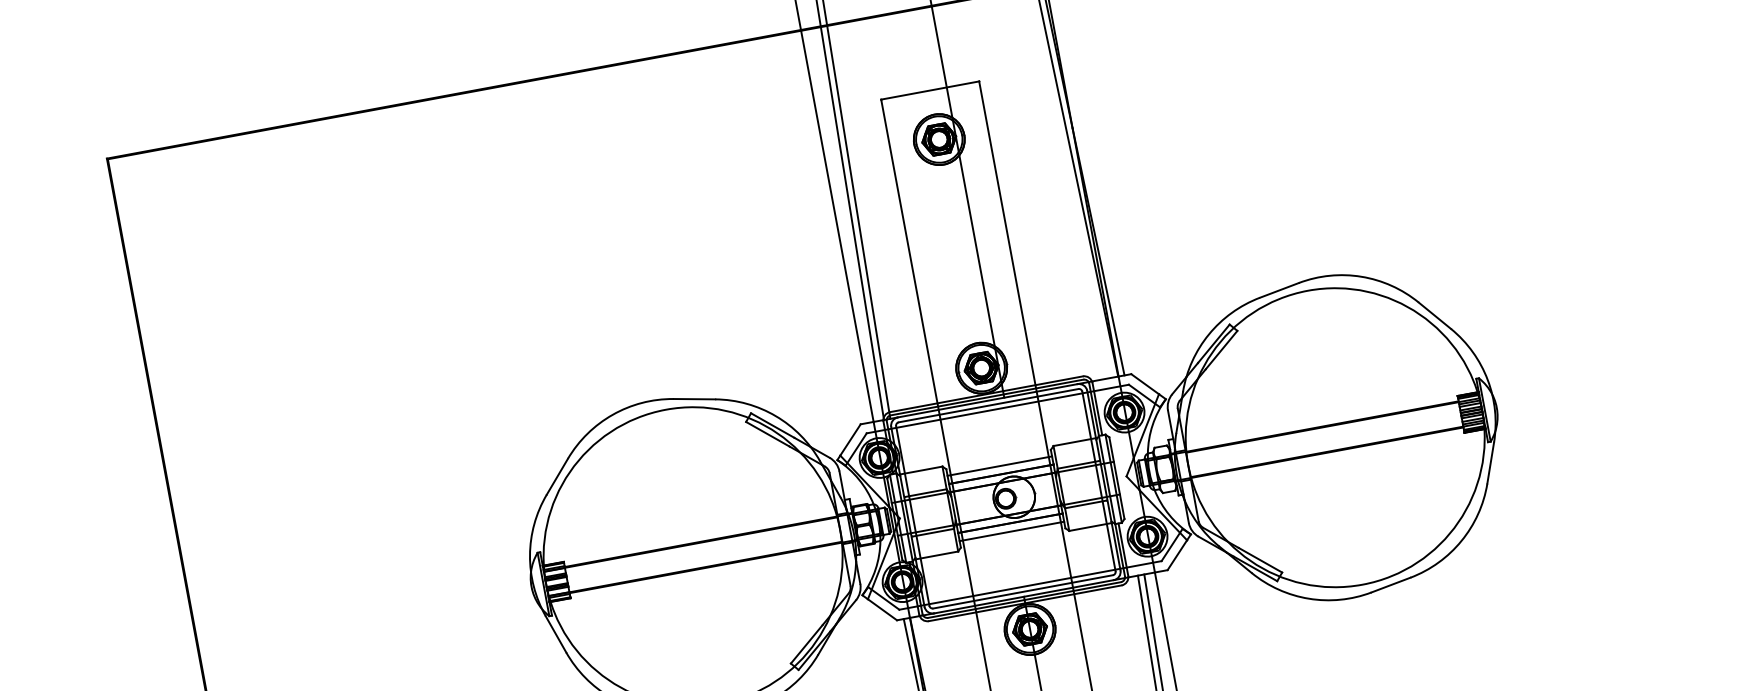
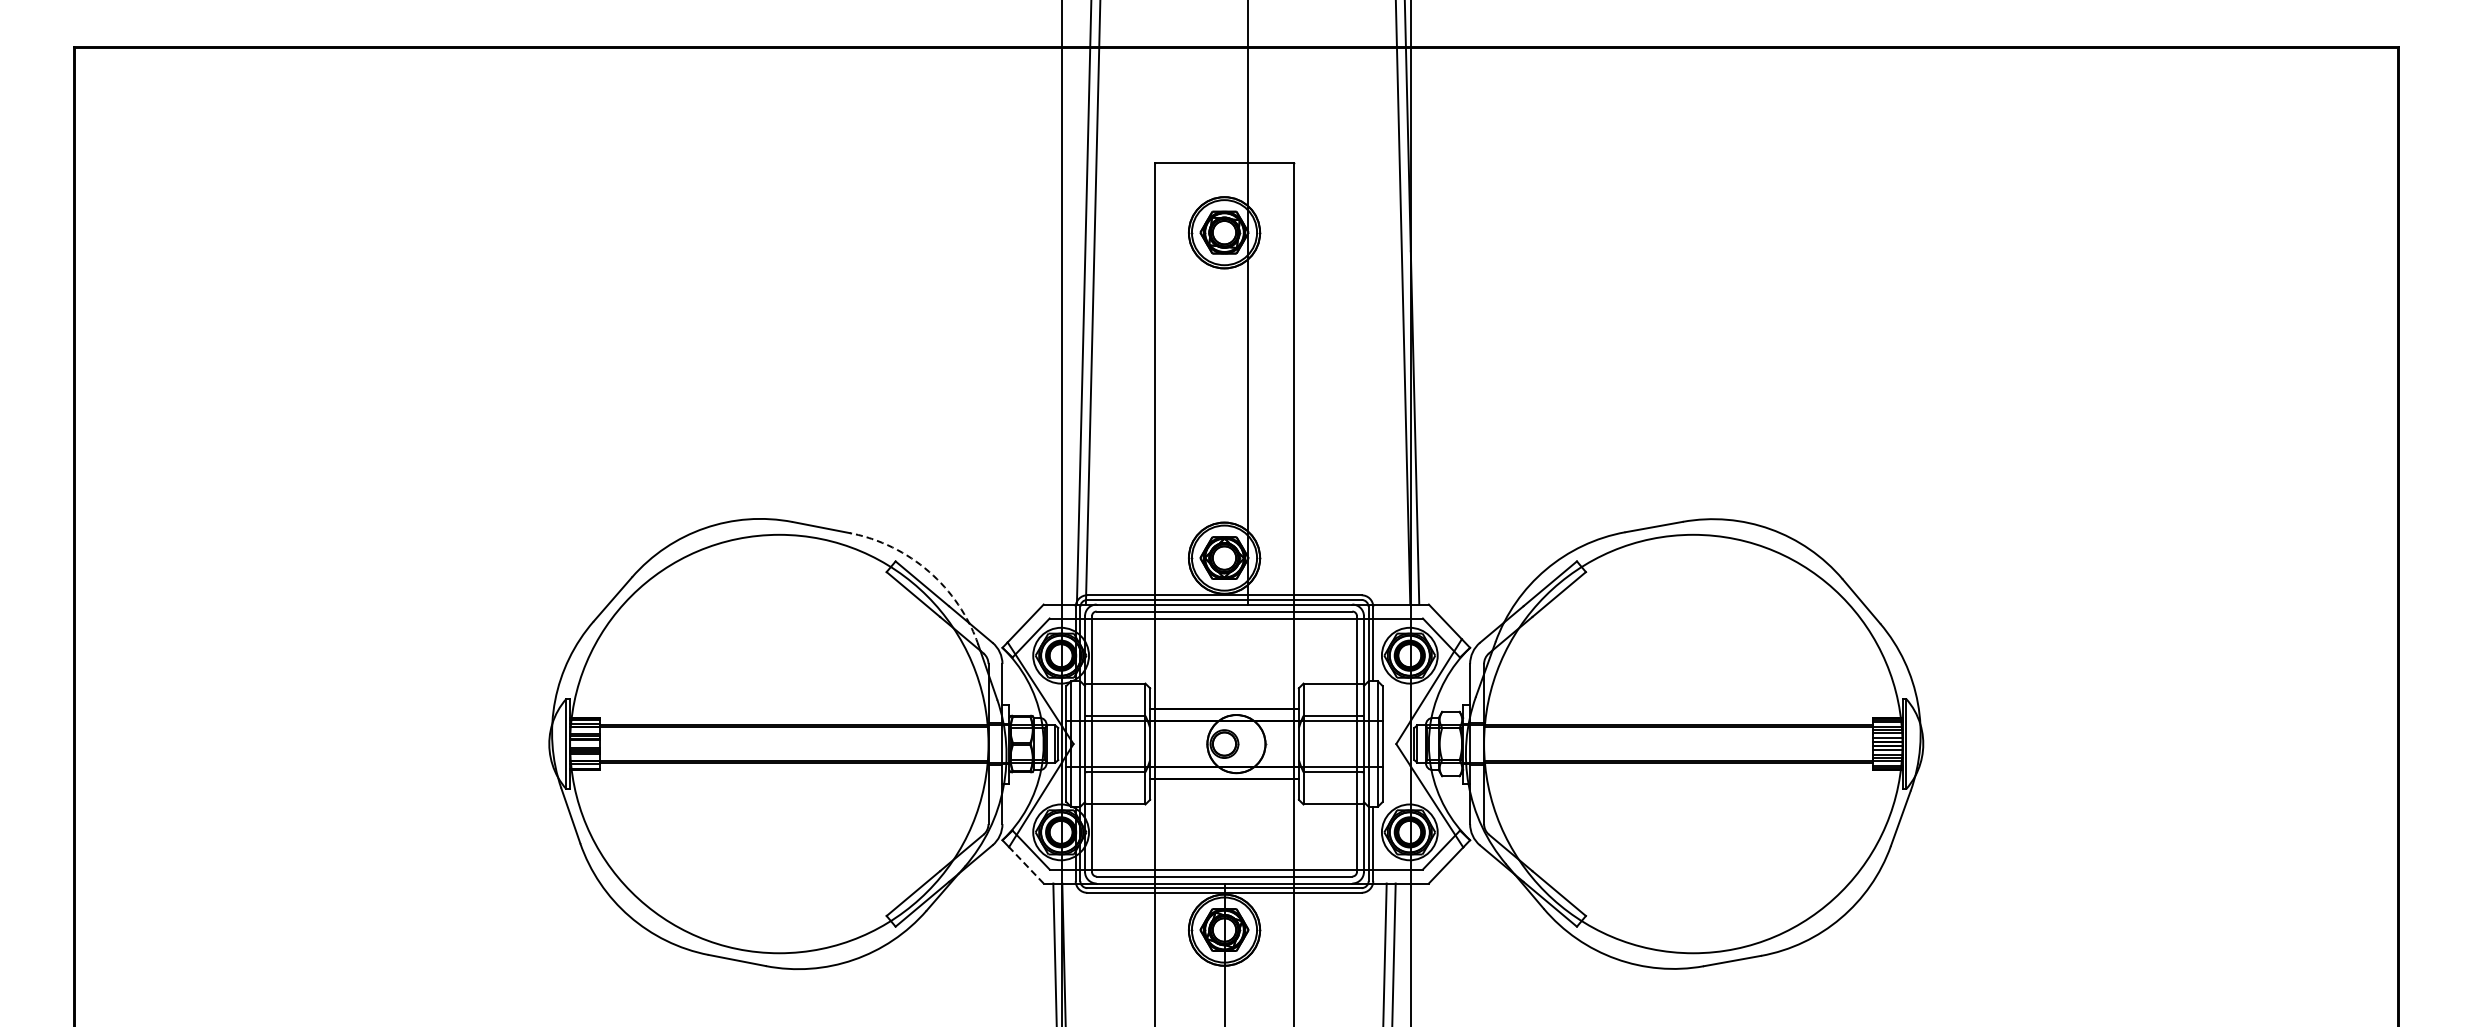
arc: (776, 415) -> (929, 571), solid -> dashed
line: (999, 466) -> (1224, 697), removed
line: (1011, 531) -> (1224, 790), removed
line: (882, 609) -> (1026, 864), solid -> dashed

